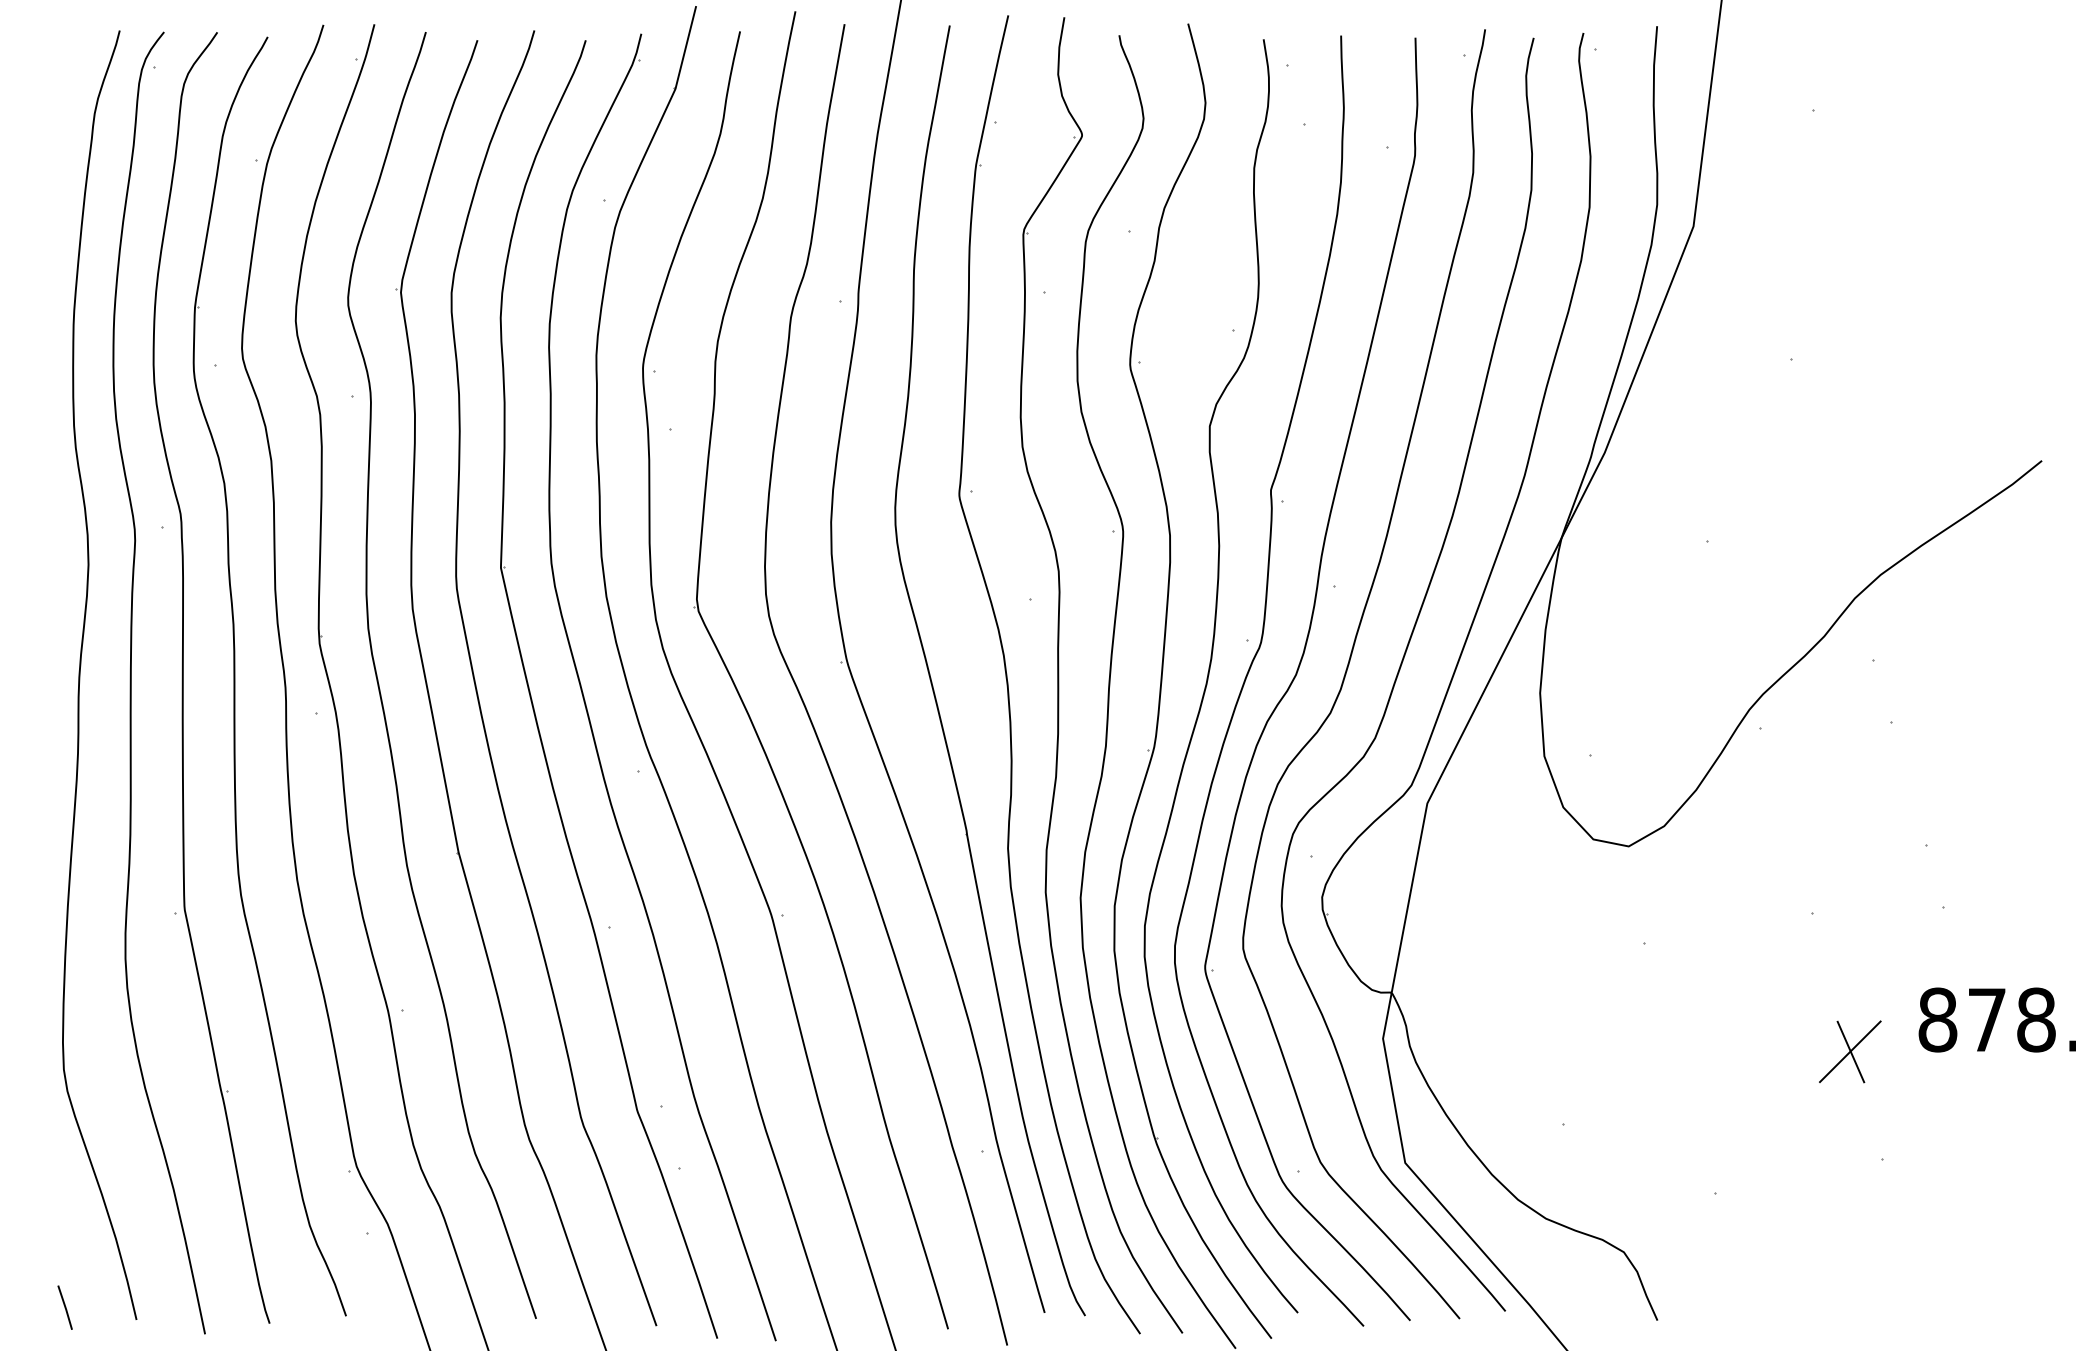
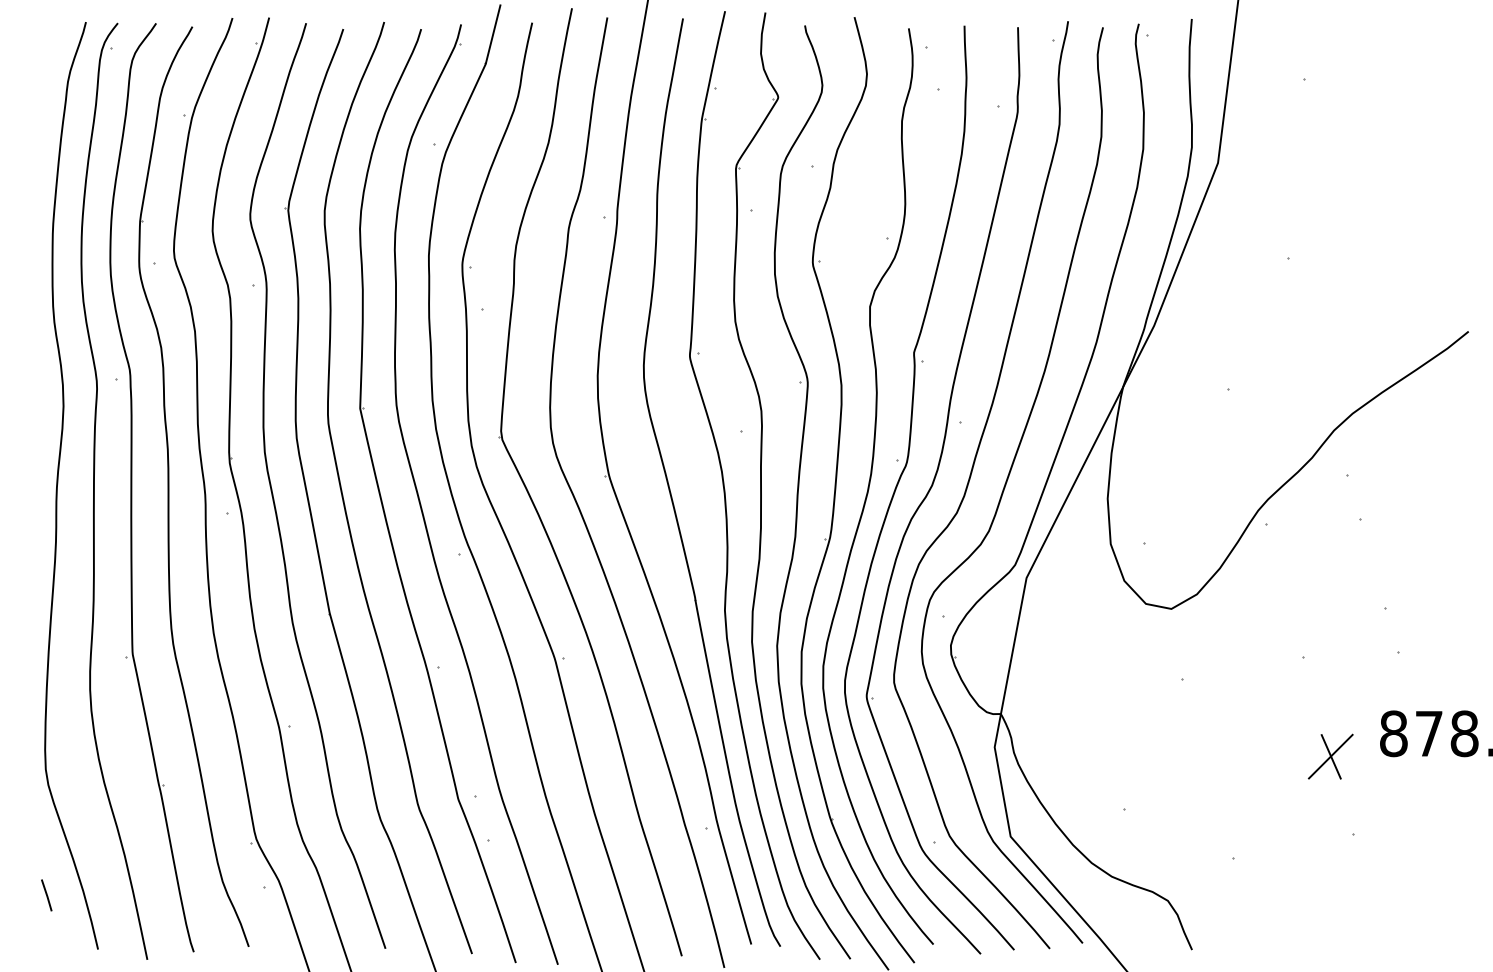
line: (64, 1307) -> (46, 895), moved

